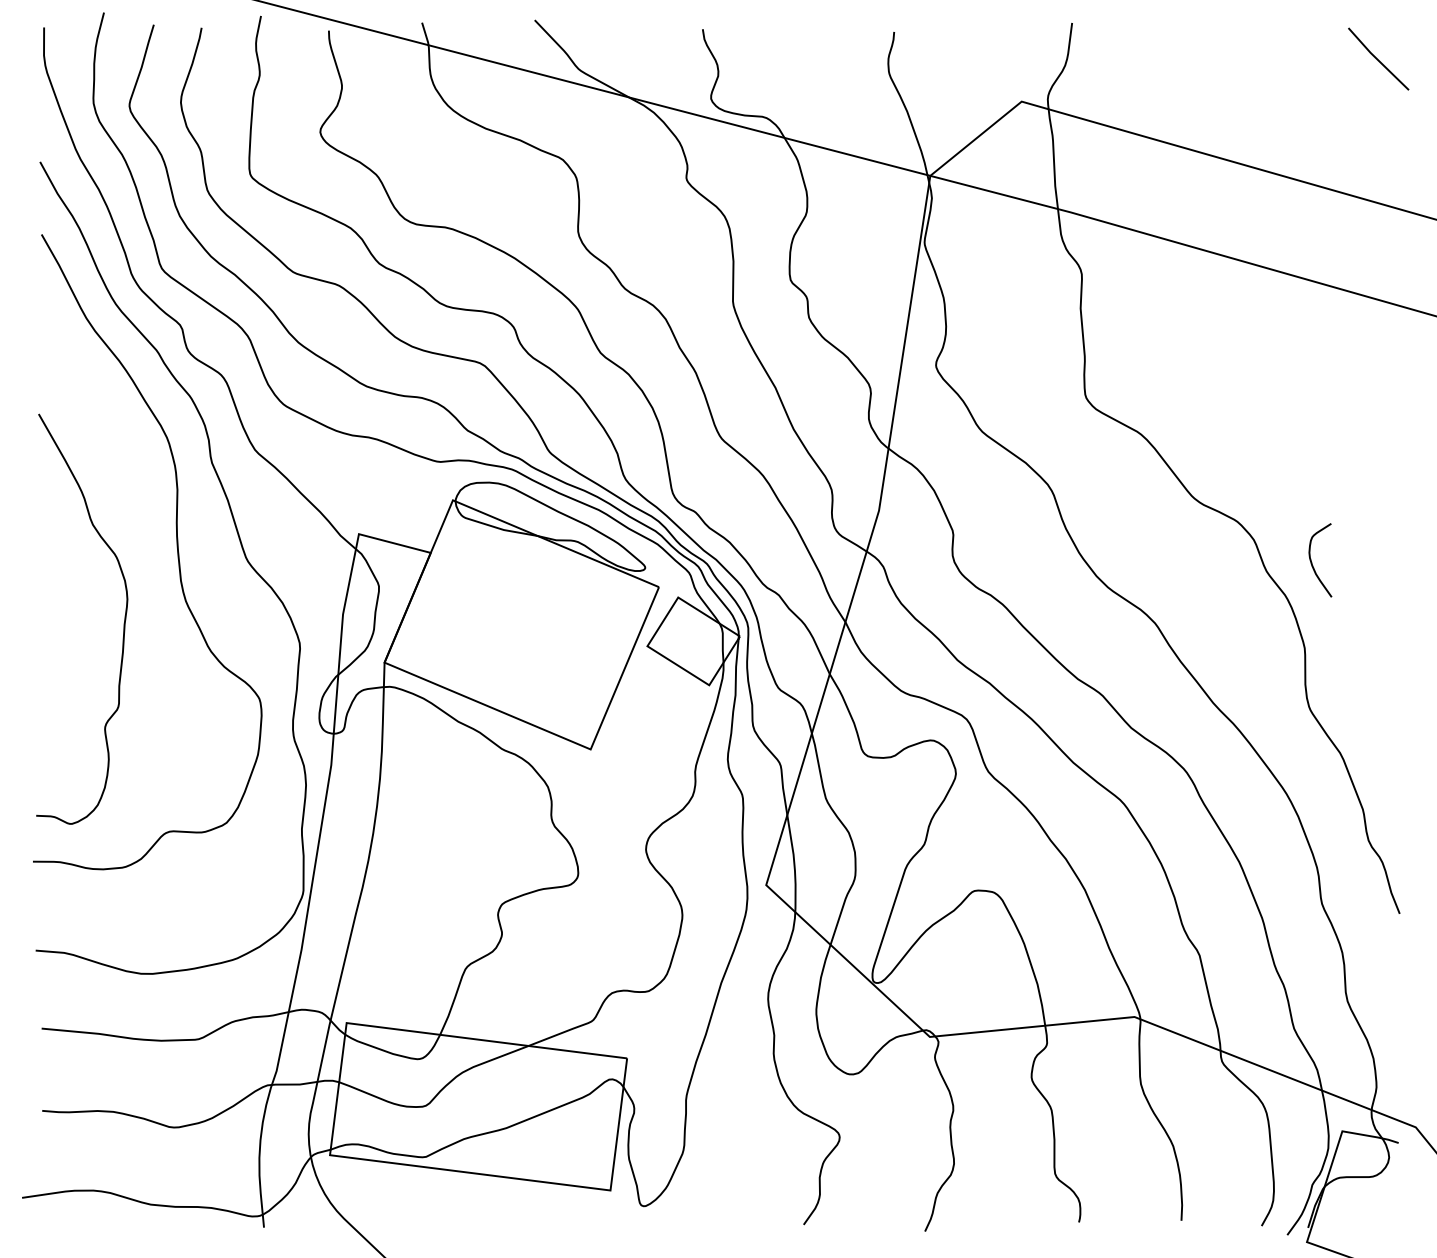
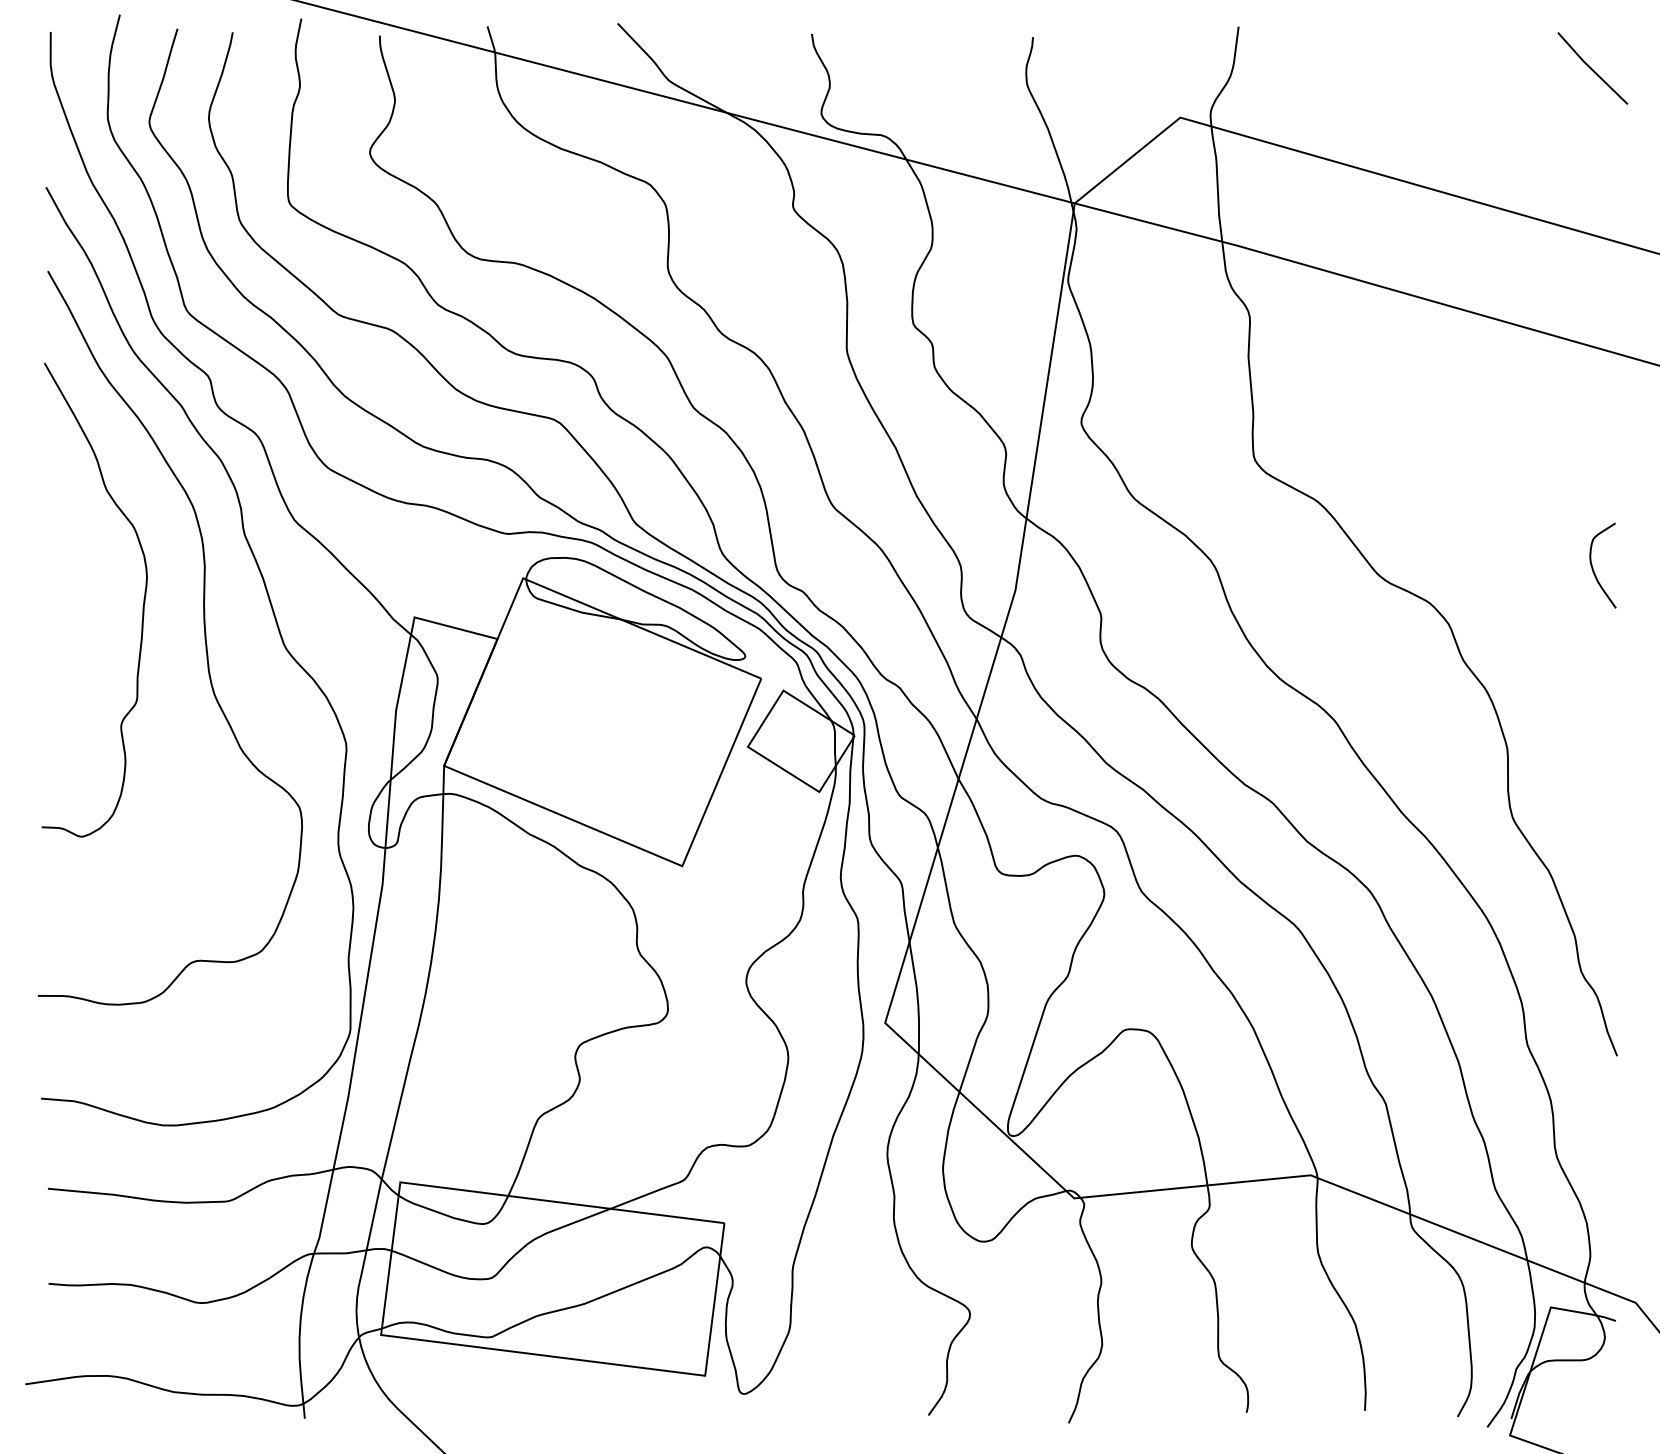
curve: (1312, 562) -> (1593, 568), moved
curve: (123, 623) -> (142, 605), moved

